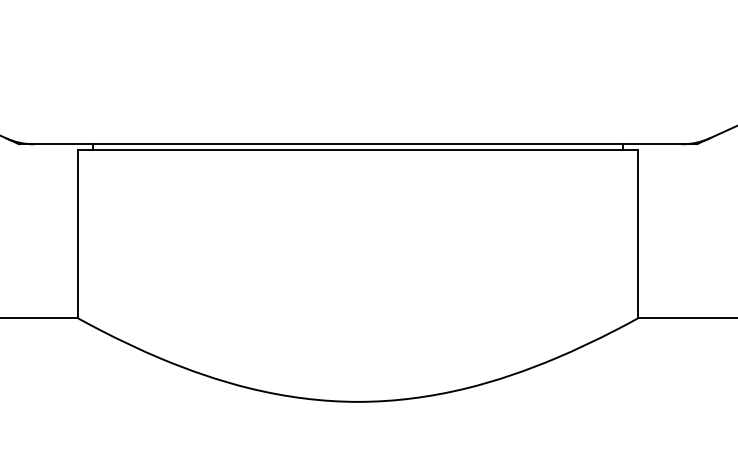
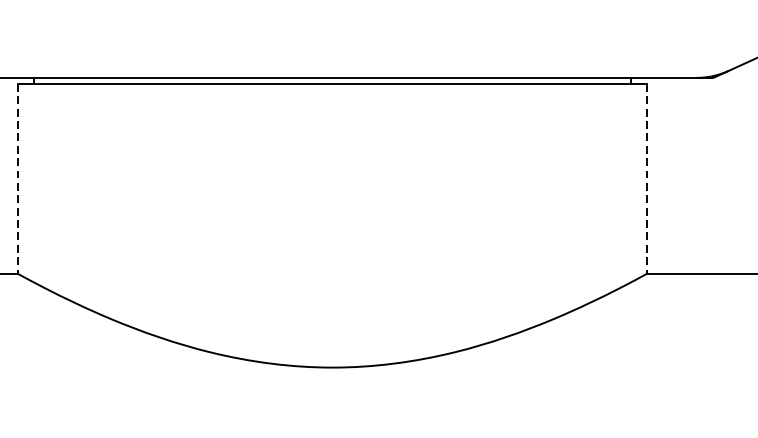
line: (78, 234) -> (18, 179), solid -> dashed
line: (637, 234) -> (646, 179), solid -> dashed

